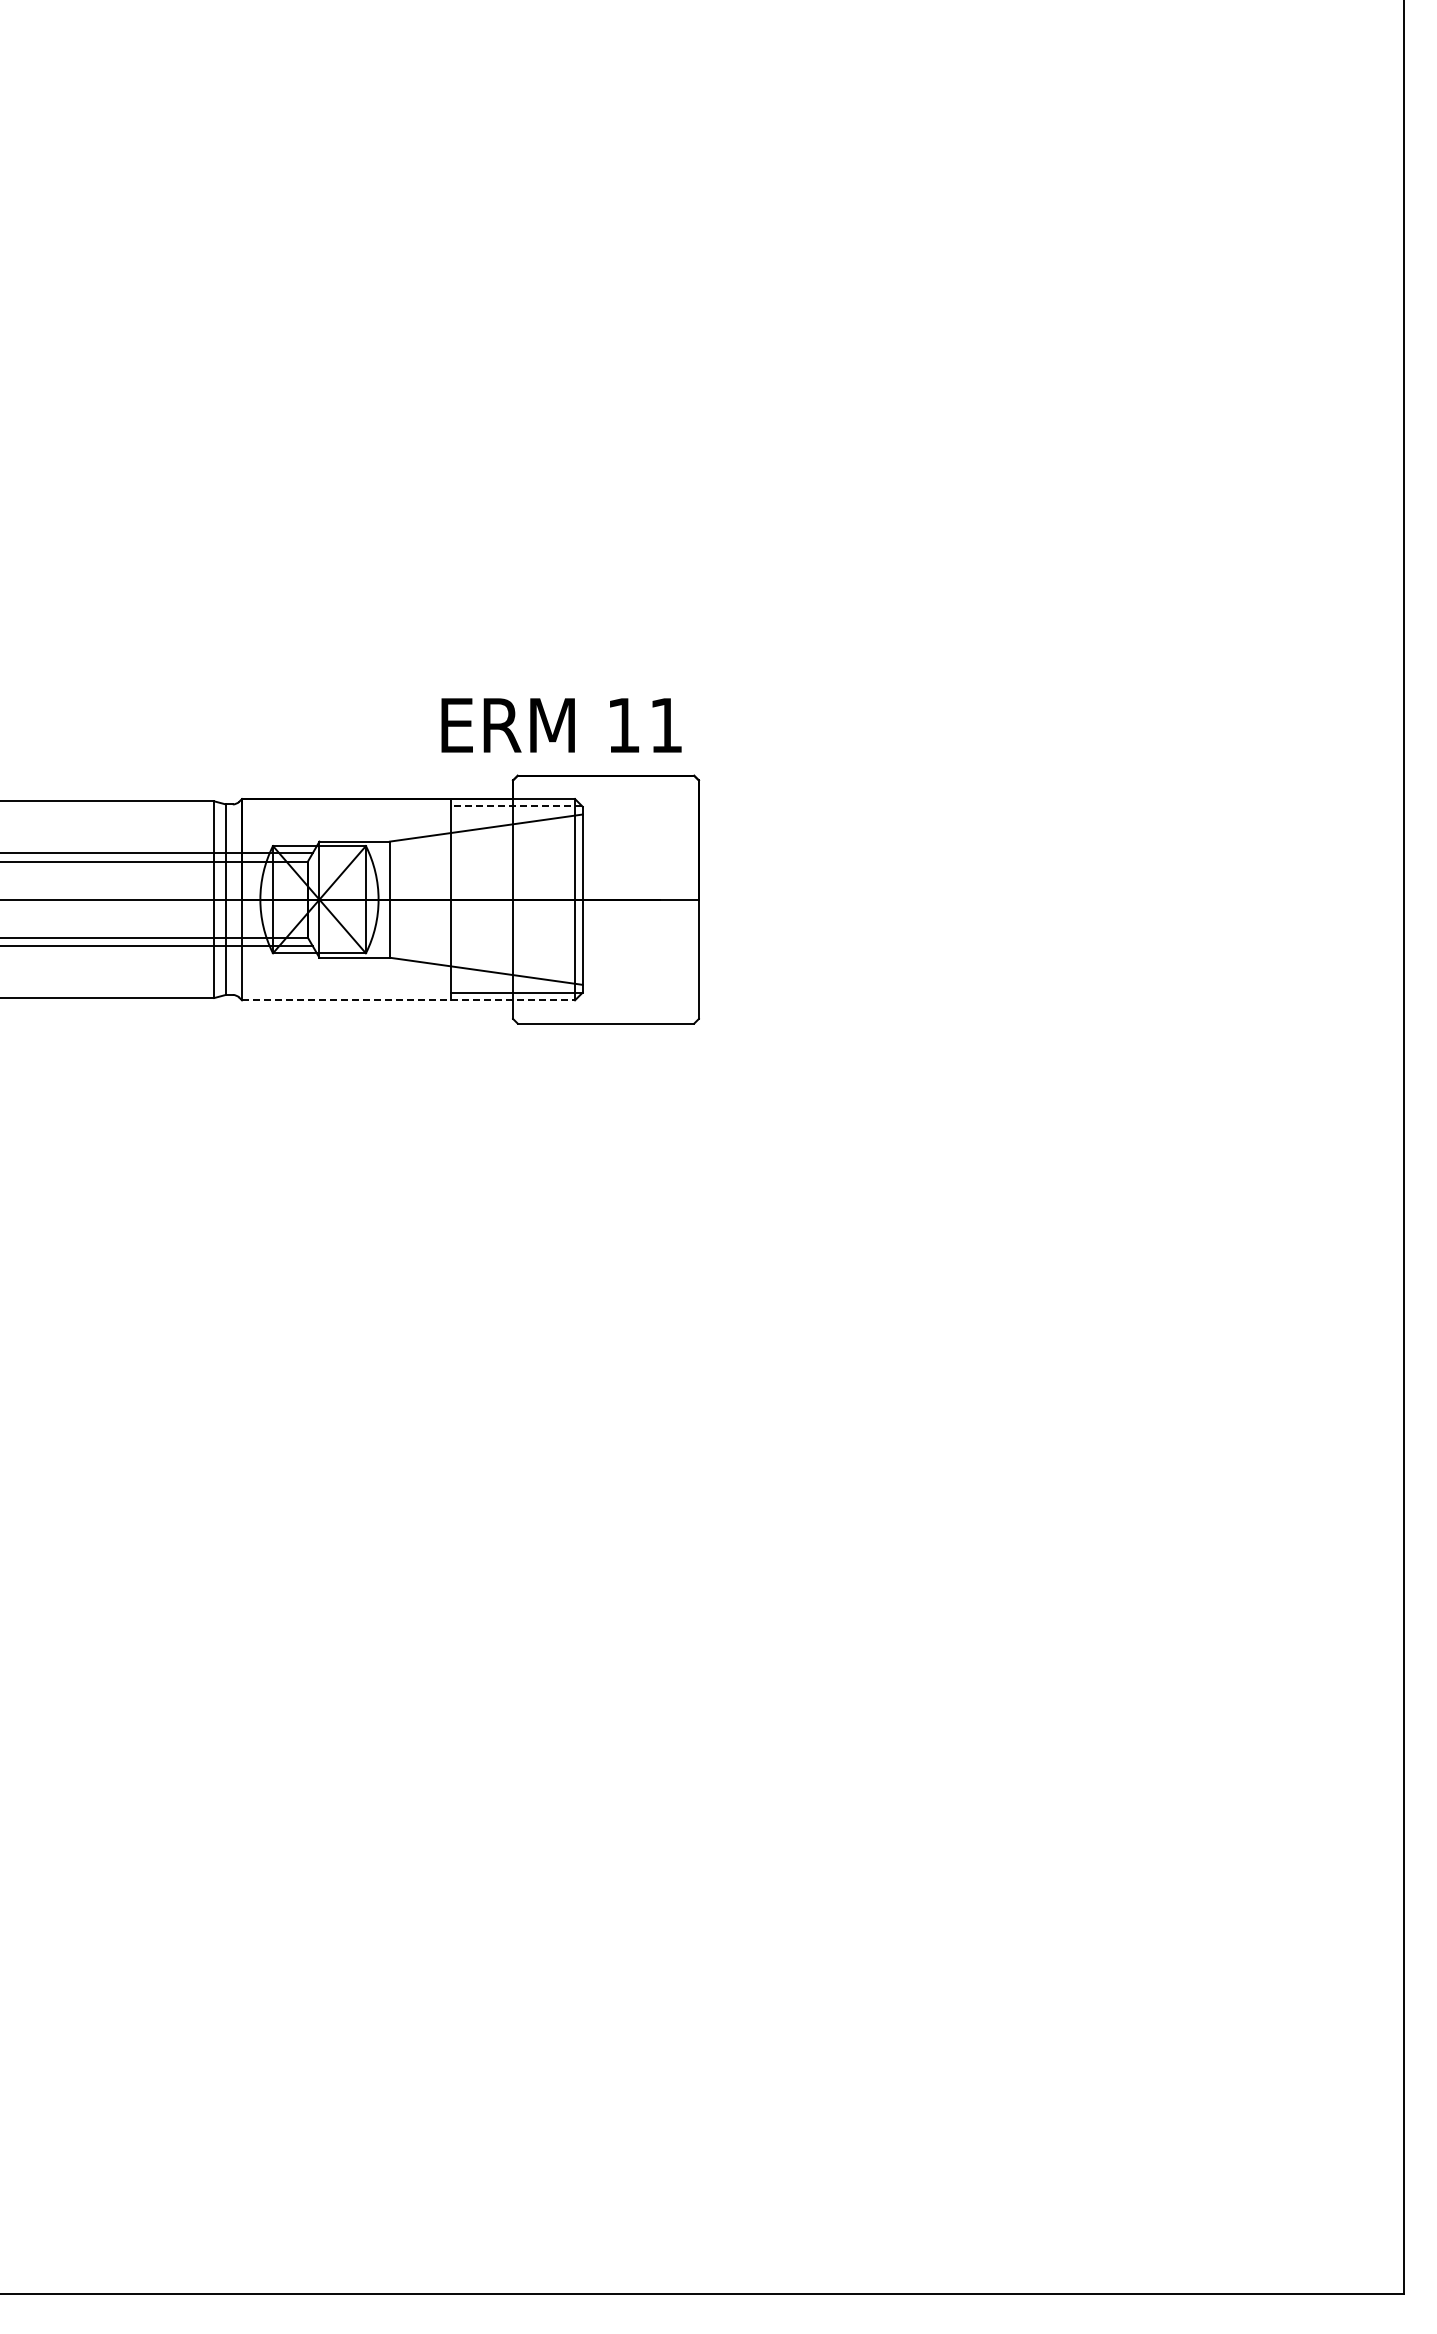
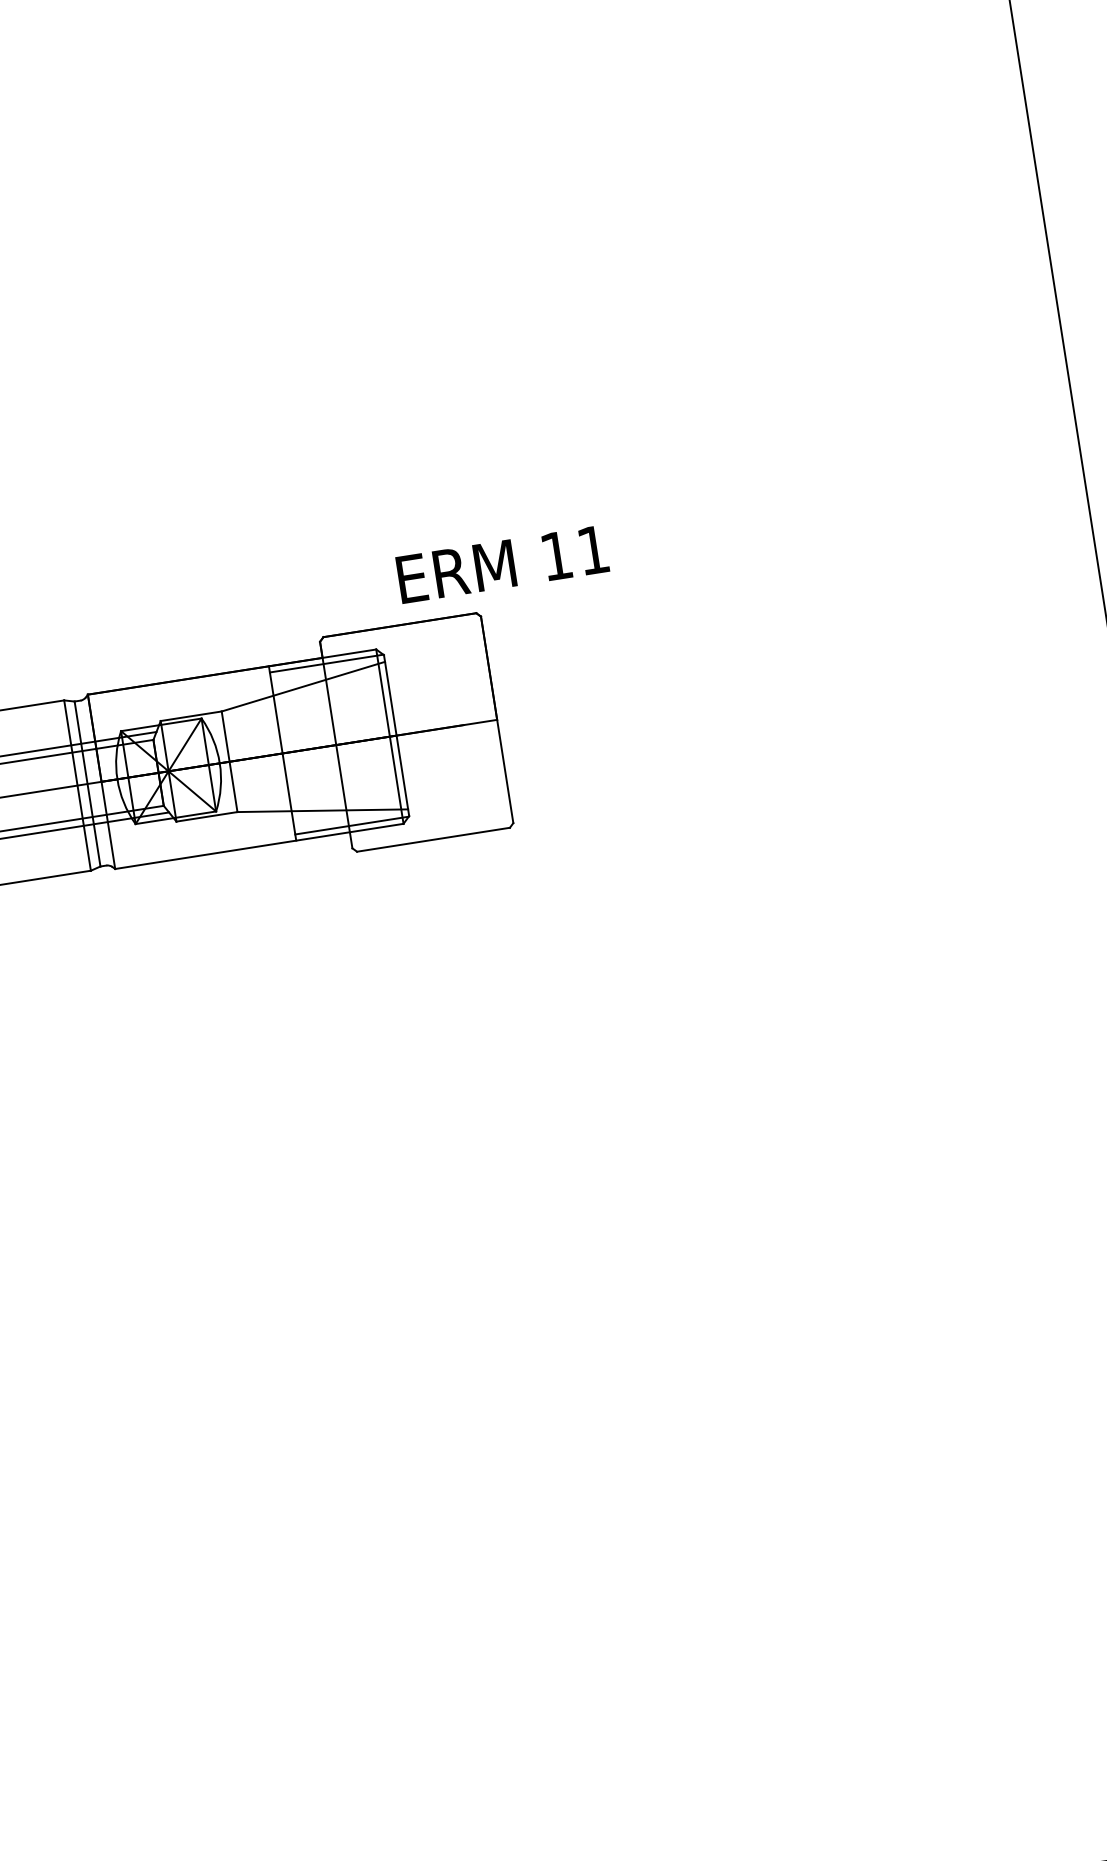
text: (561, 725) -> (502, 564), moved
line: (516, 806) -> (326, 663), dashed -> solid
line: (409, 1000) -> (260, 846), dashed -> solid

